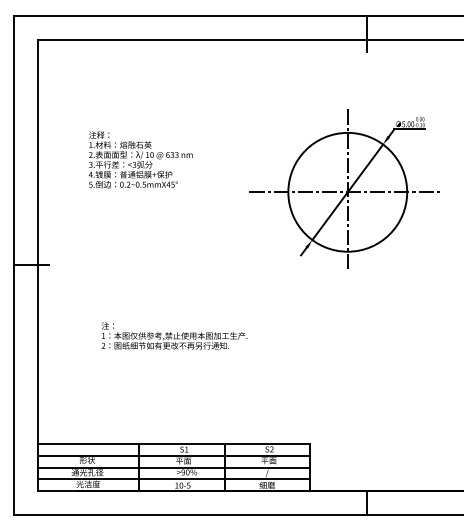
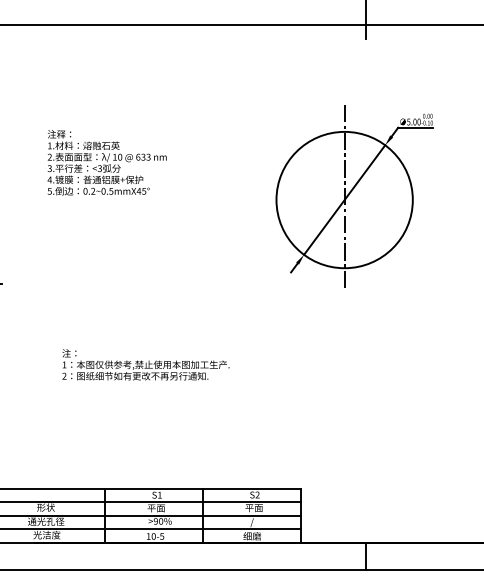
line: (346, 192) -> (343, 200), removed

